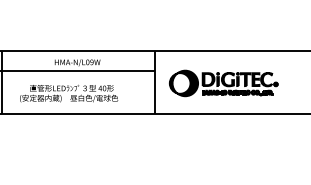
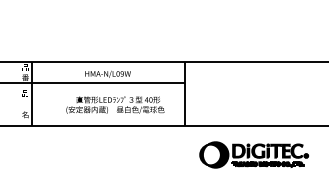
part: (224, 82) -> (254, 154), moved
text: (69, 92) -> (115, 104), moved

